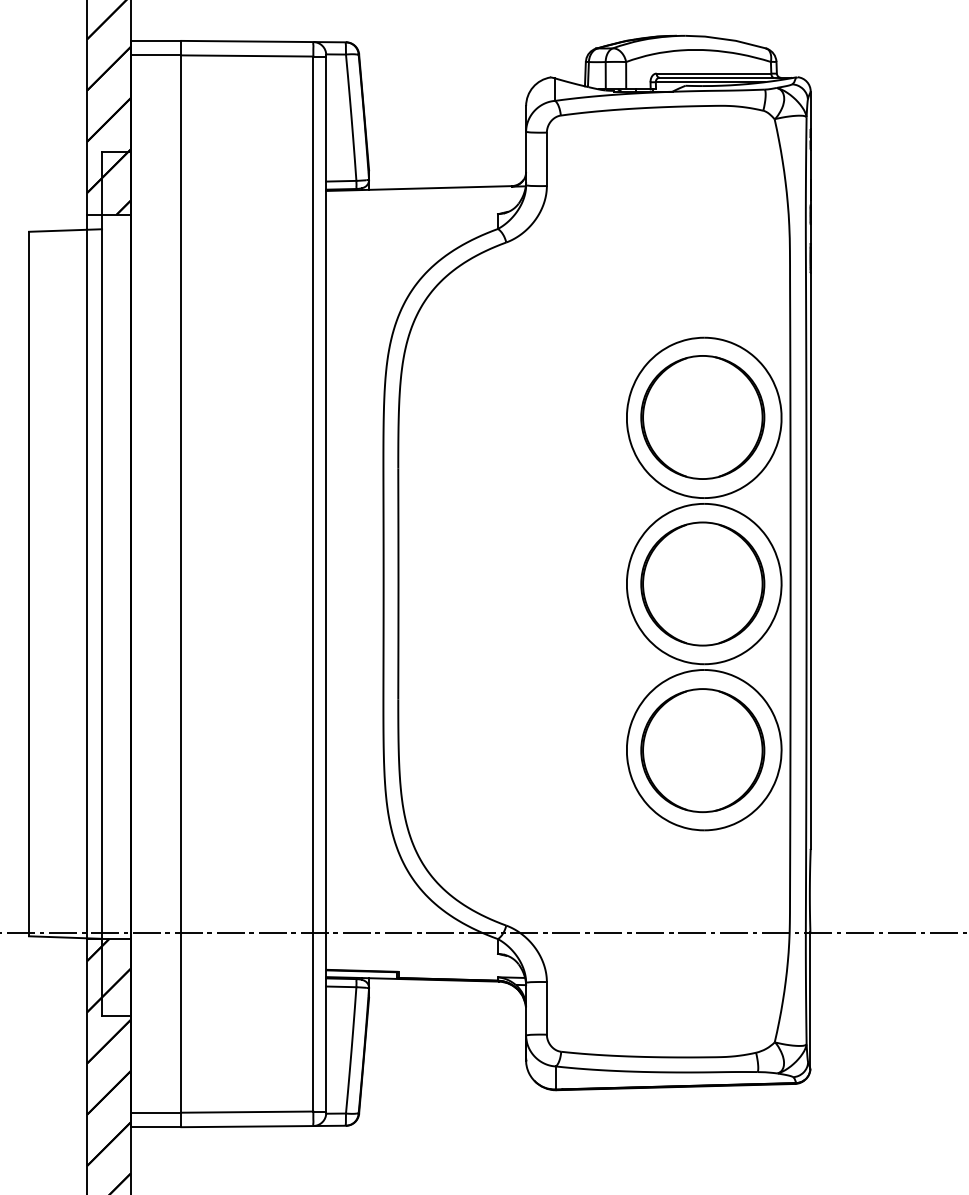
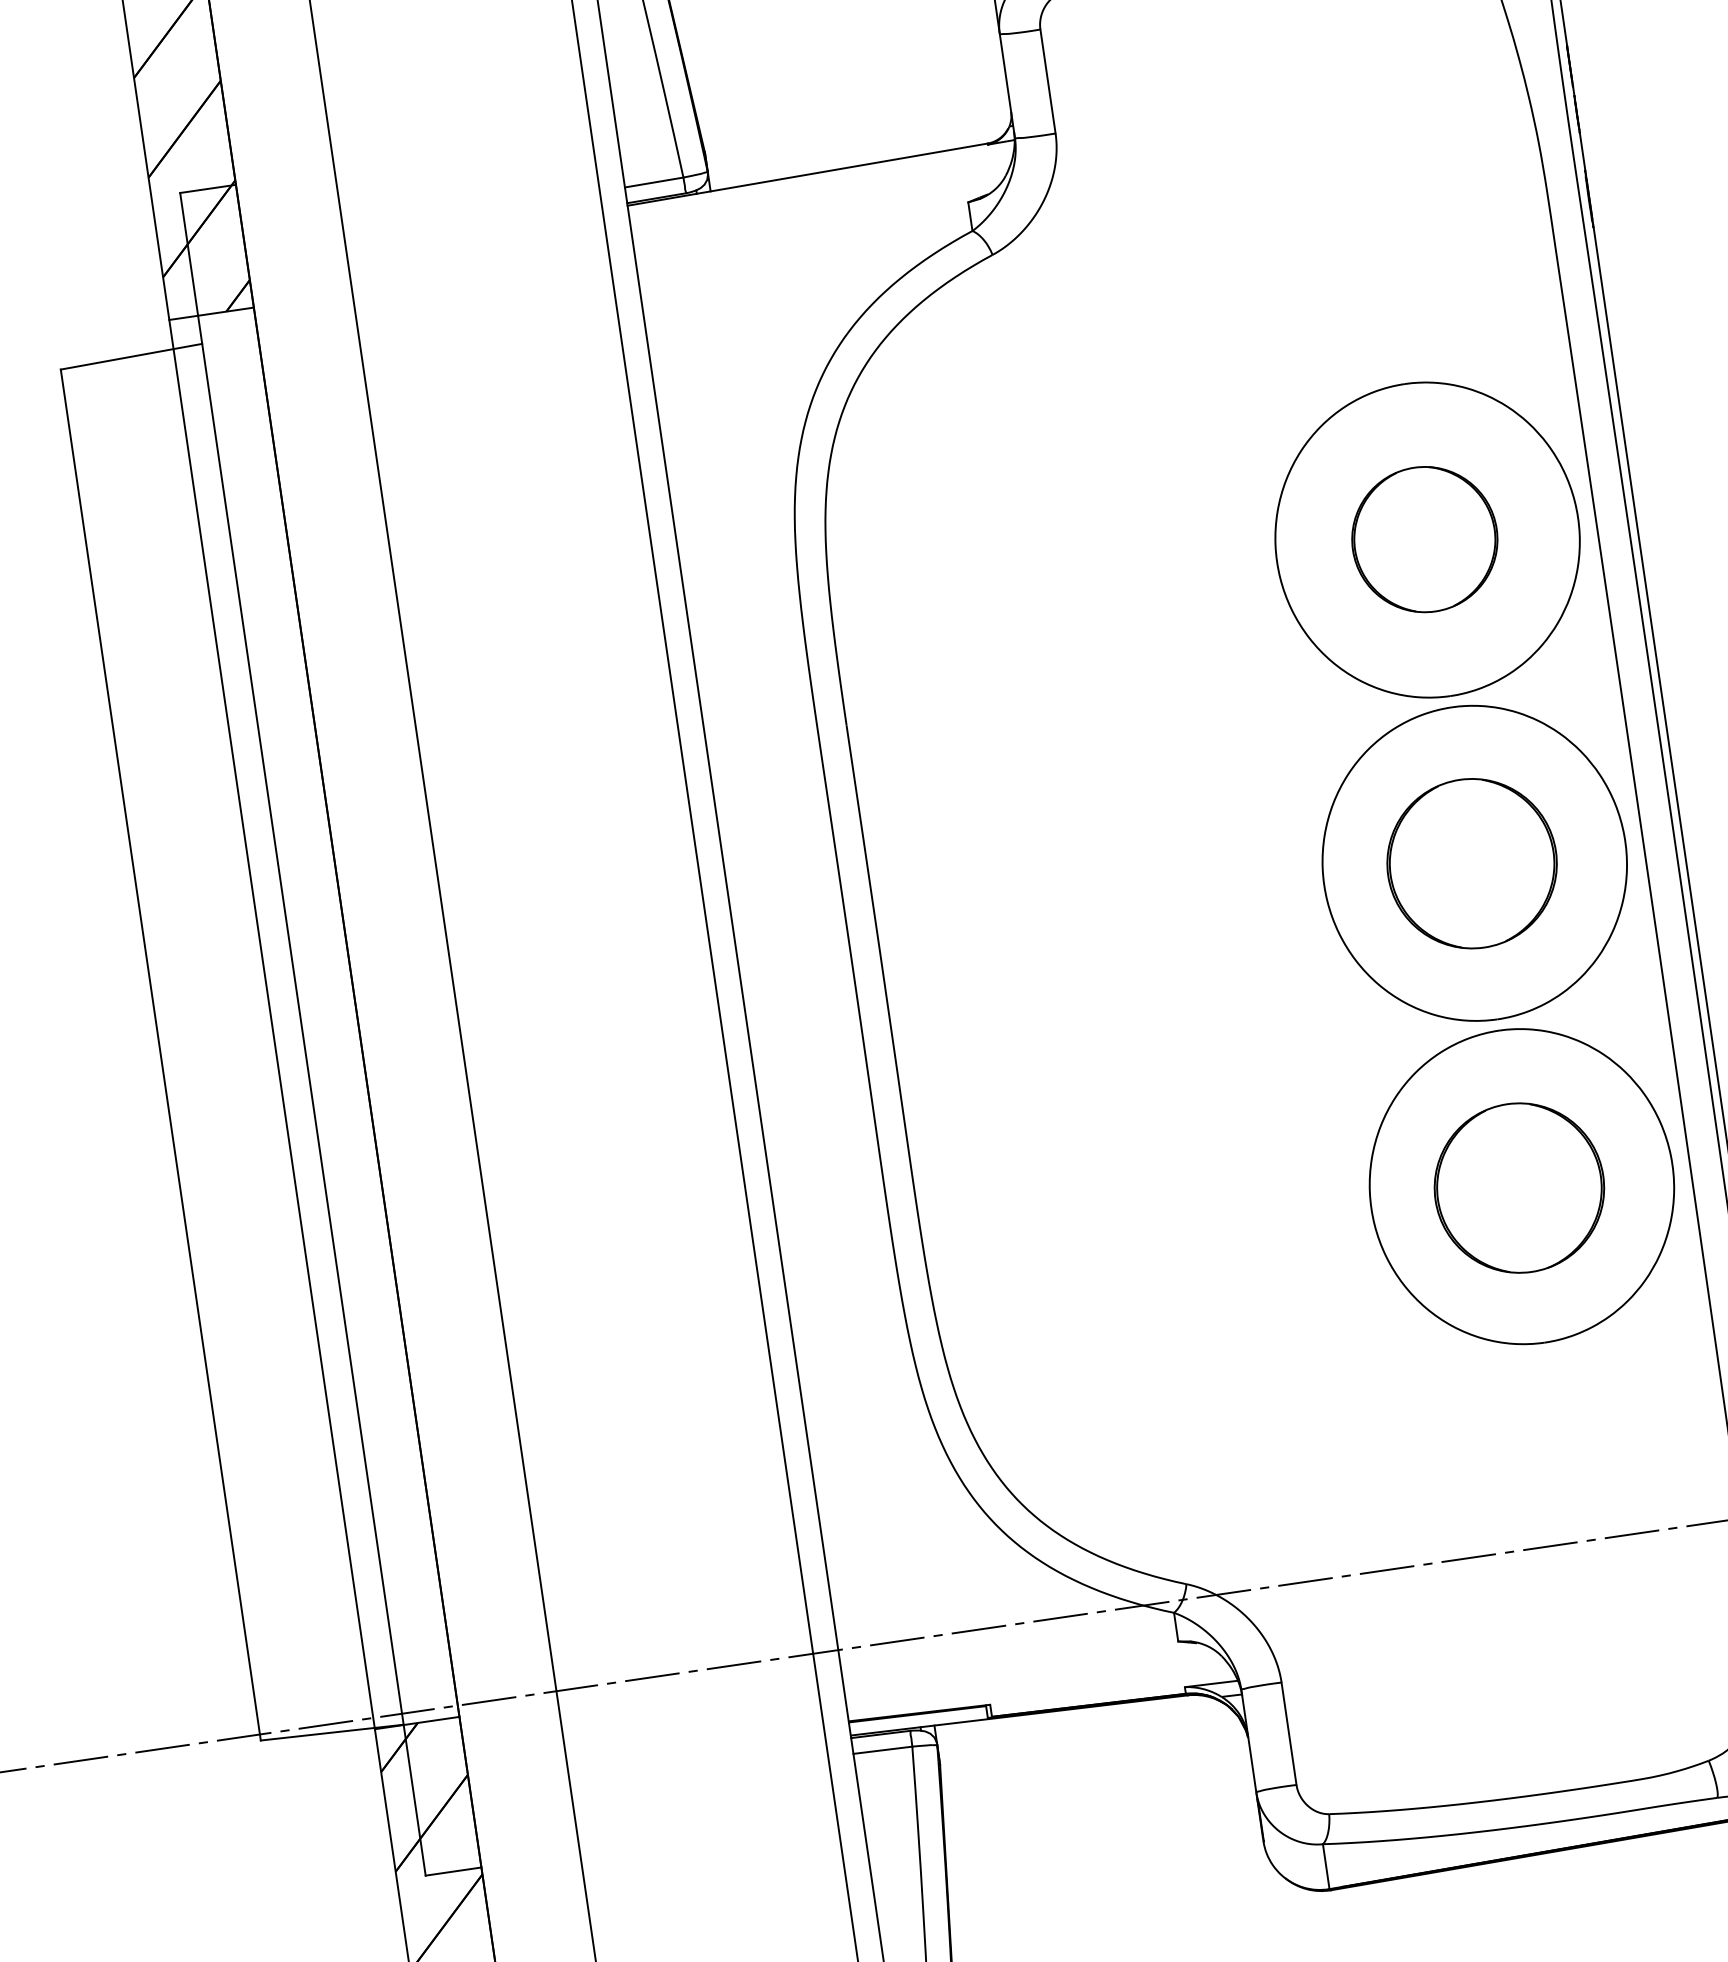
part: (702, 417) -> (1424, 539), size x0.6
part: (702, 583) -> (1471, 862), size x0.7
part: (702, 750) -> (1518, 1187), size x0.7

